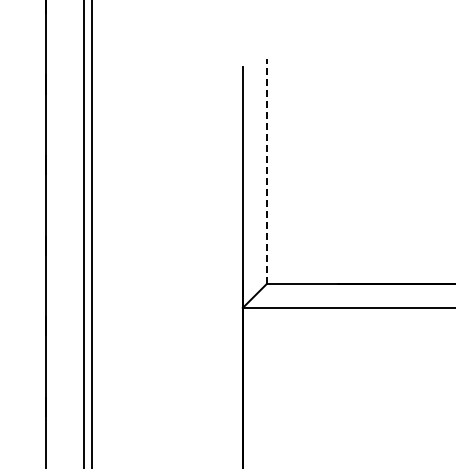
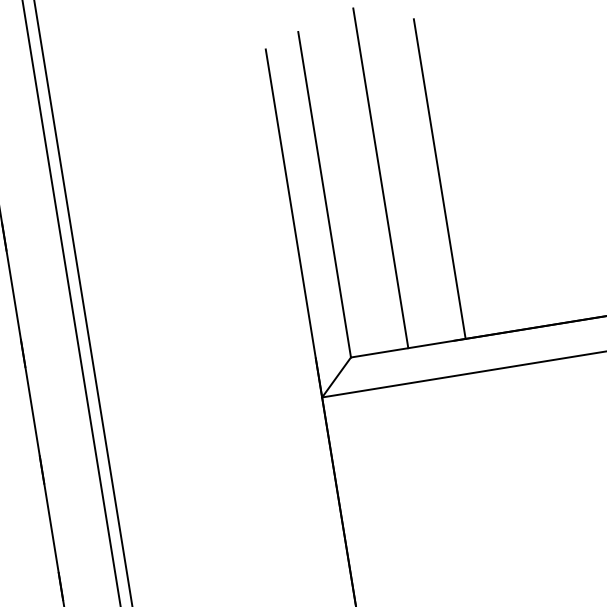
line: (306, 166) -> (381, 178), added
line: (266, 171) -> (324, 194), dashed -> solid
line: (345, 173) -> (439, 179), added

